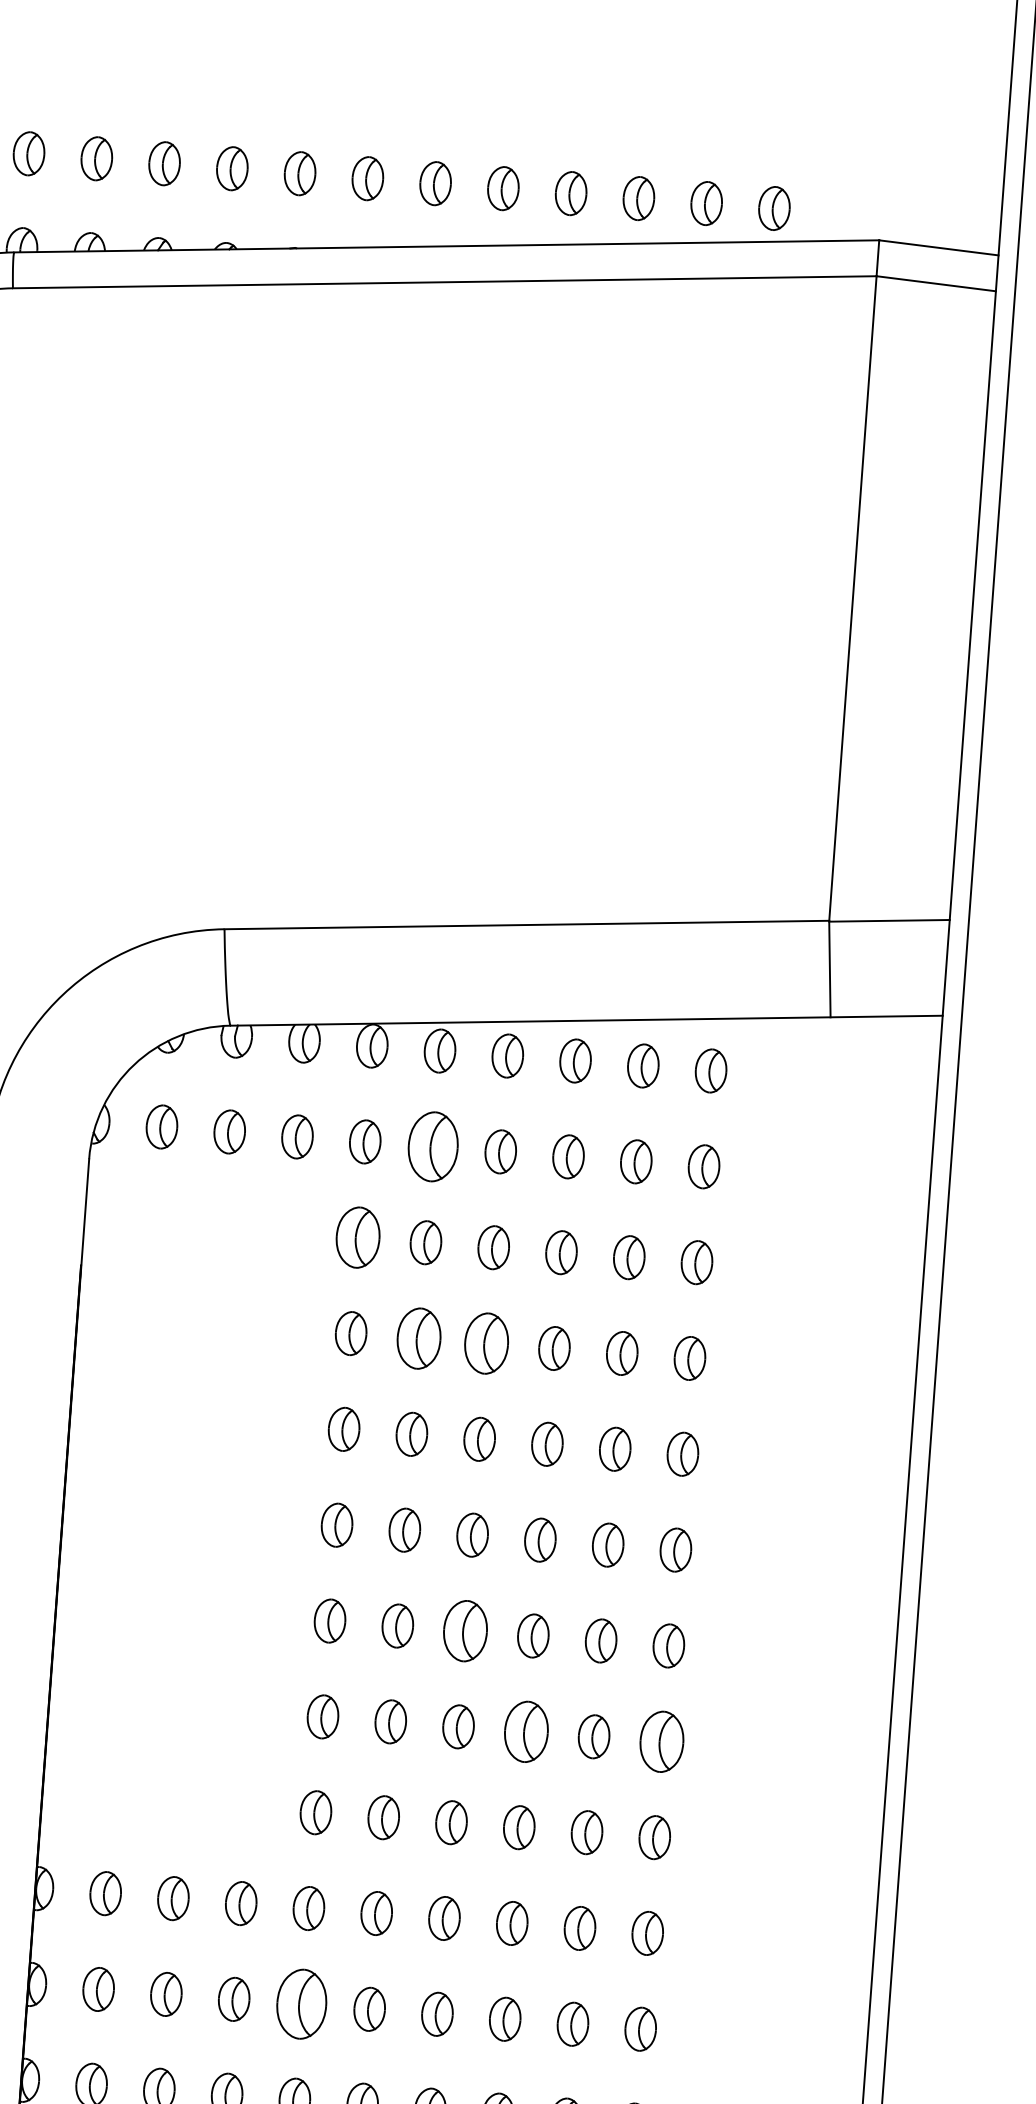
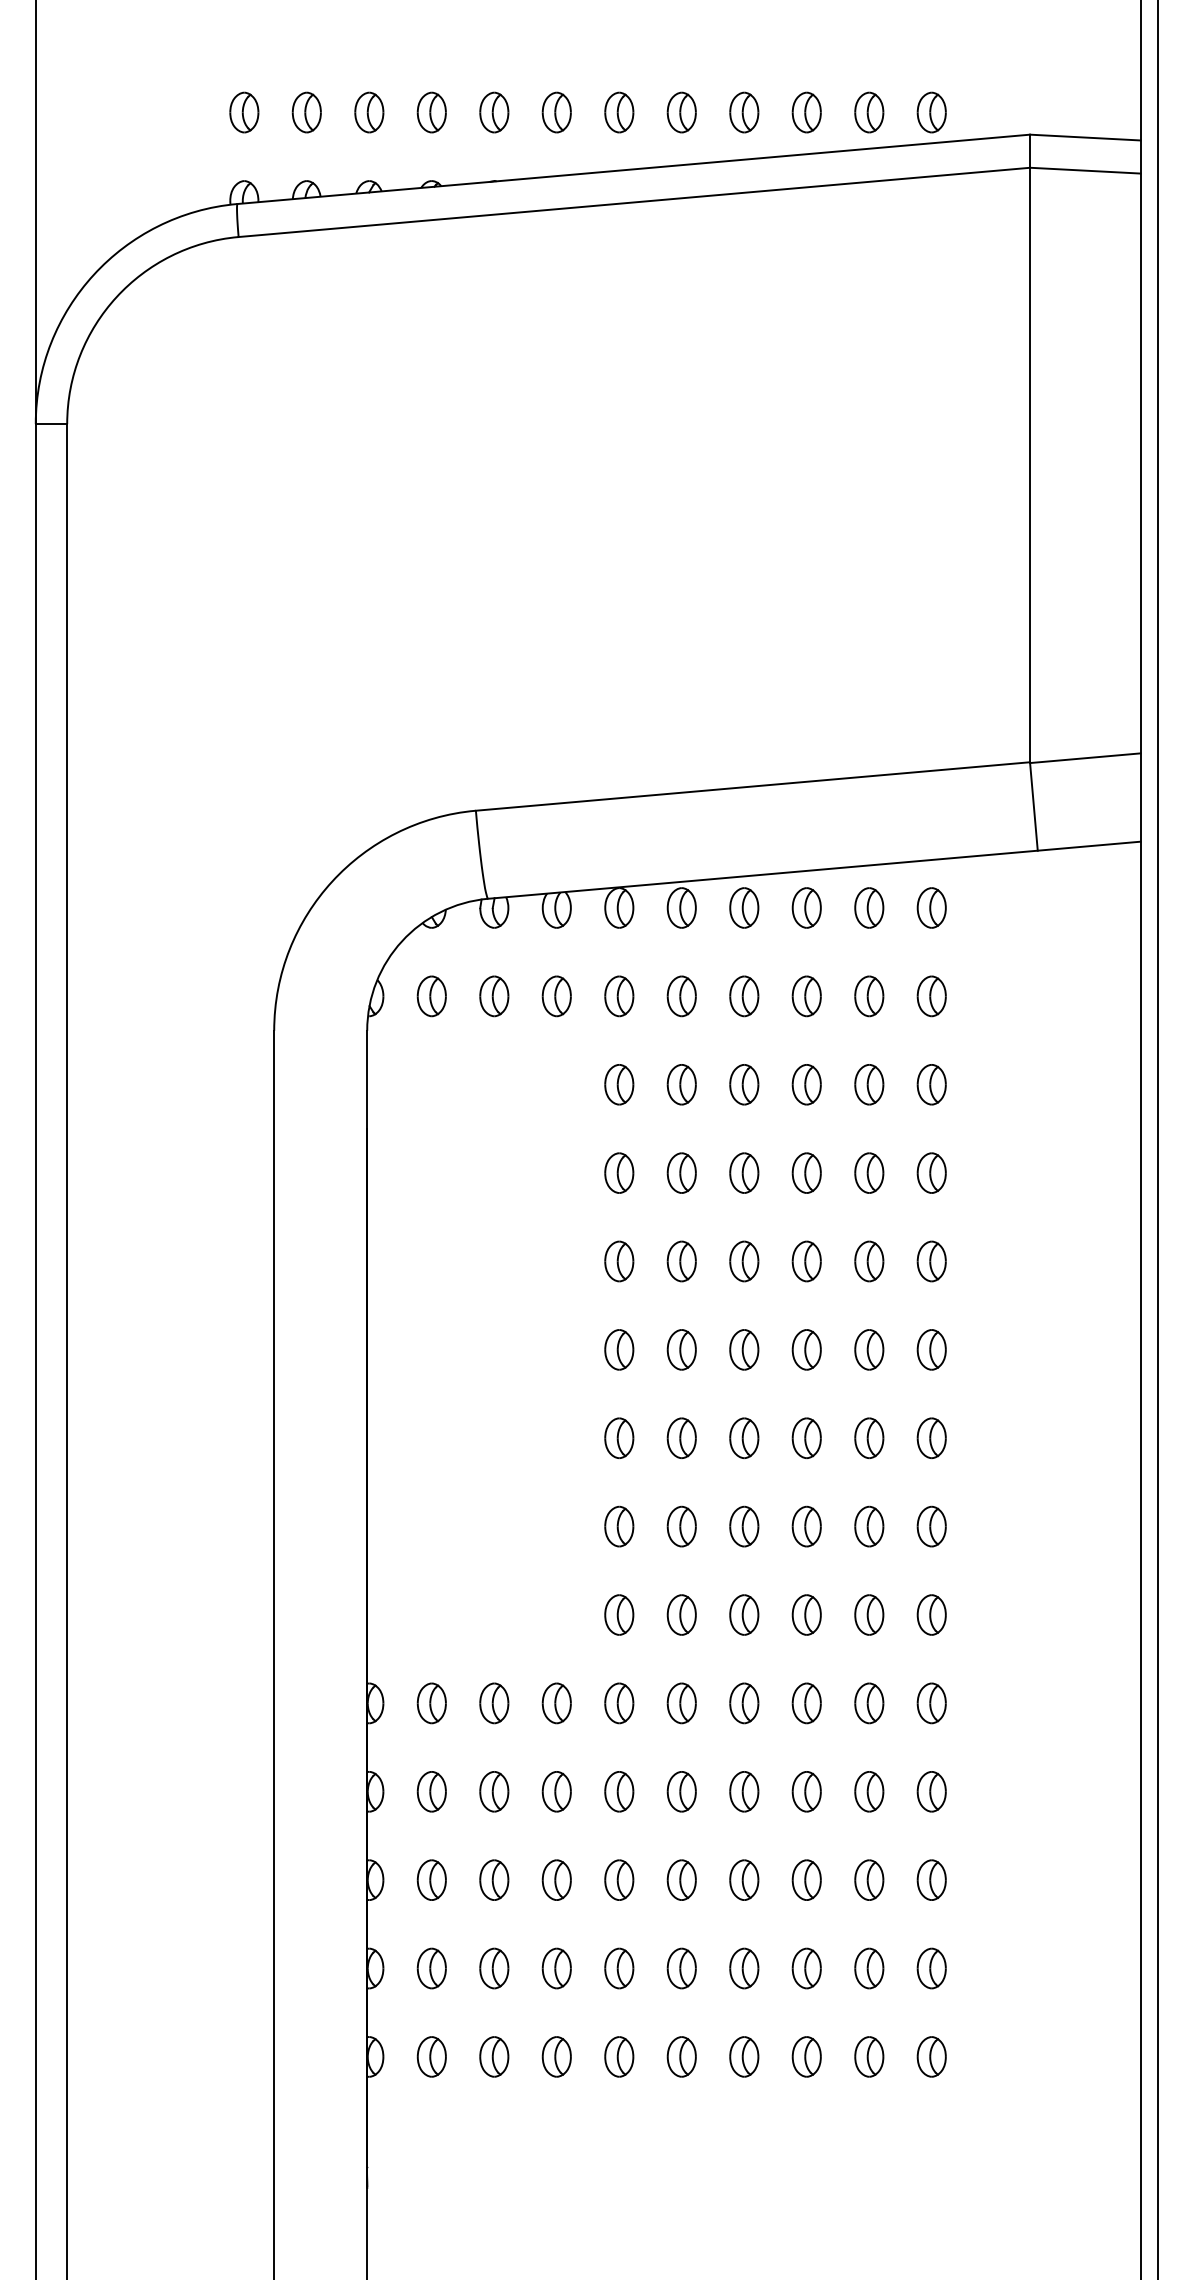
part: (432, 1147) -> (681, 996), size x0.62
part: (358, 1237) -> (619, 1084), size x0.71
part: (418, 1337) -> (681, 1172), size x0.71
part: (486, 1342) -> (744, 1172), size x0.71
part: (465, 1630) -> (744, 1437), size x0.71
part: (526, 1731) -> (806, 1526), size x0.71
part: (661, 1741) -> (931, 1526), size x0.71
part: (302, 2004) -> (619, 1791), size x0.62

